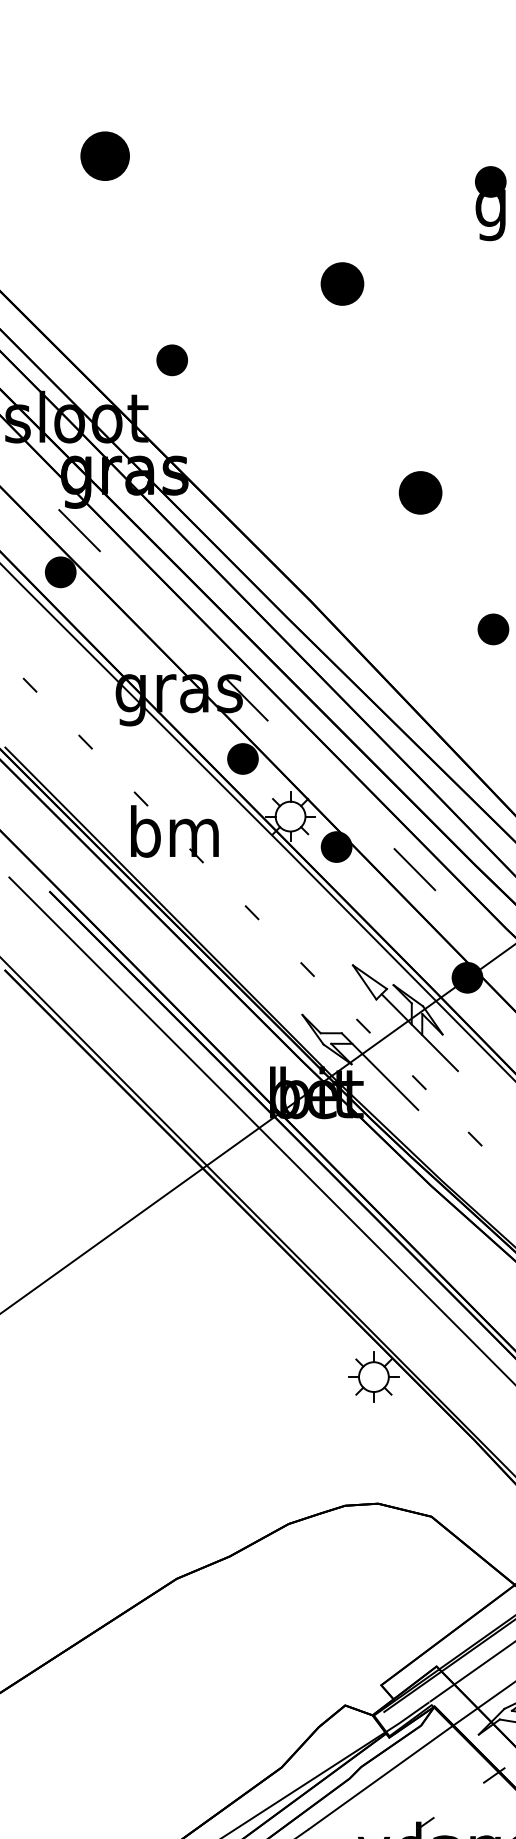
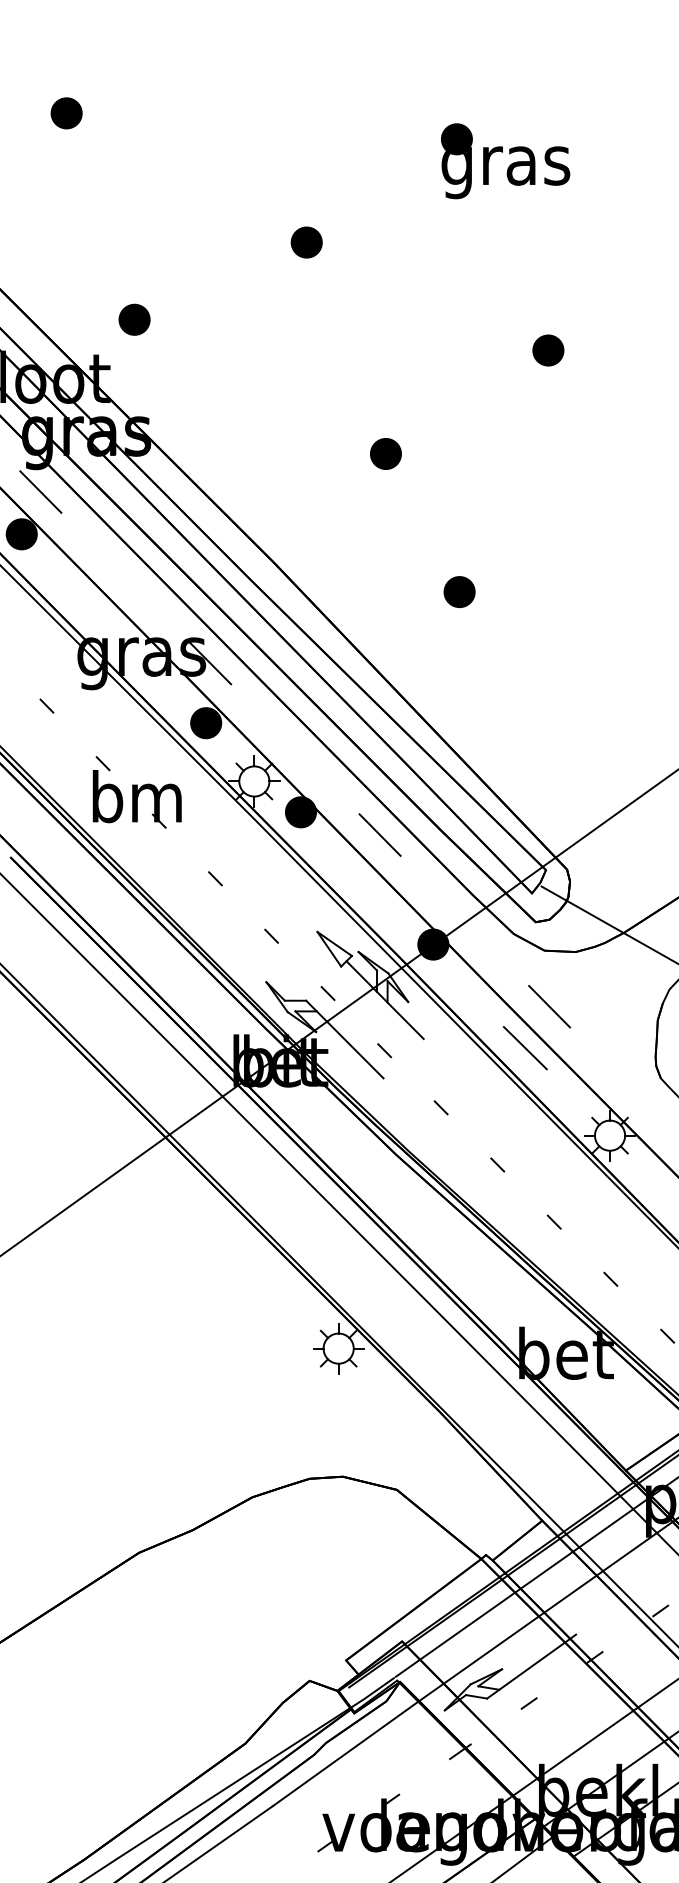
part: (104, 156) -> (66, 113), size x0.62
part: (342, 283) -> (306, 242), size x0.71
part: (420, 492) -> (385, 453), size x0.71

